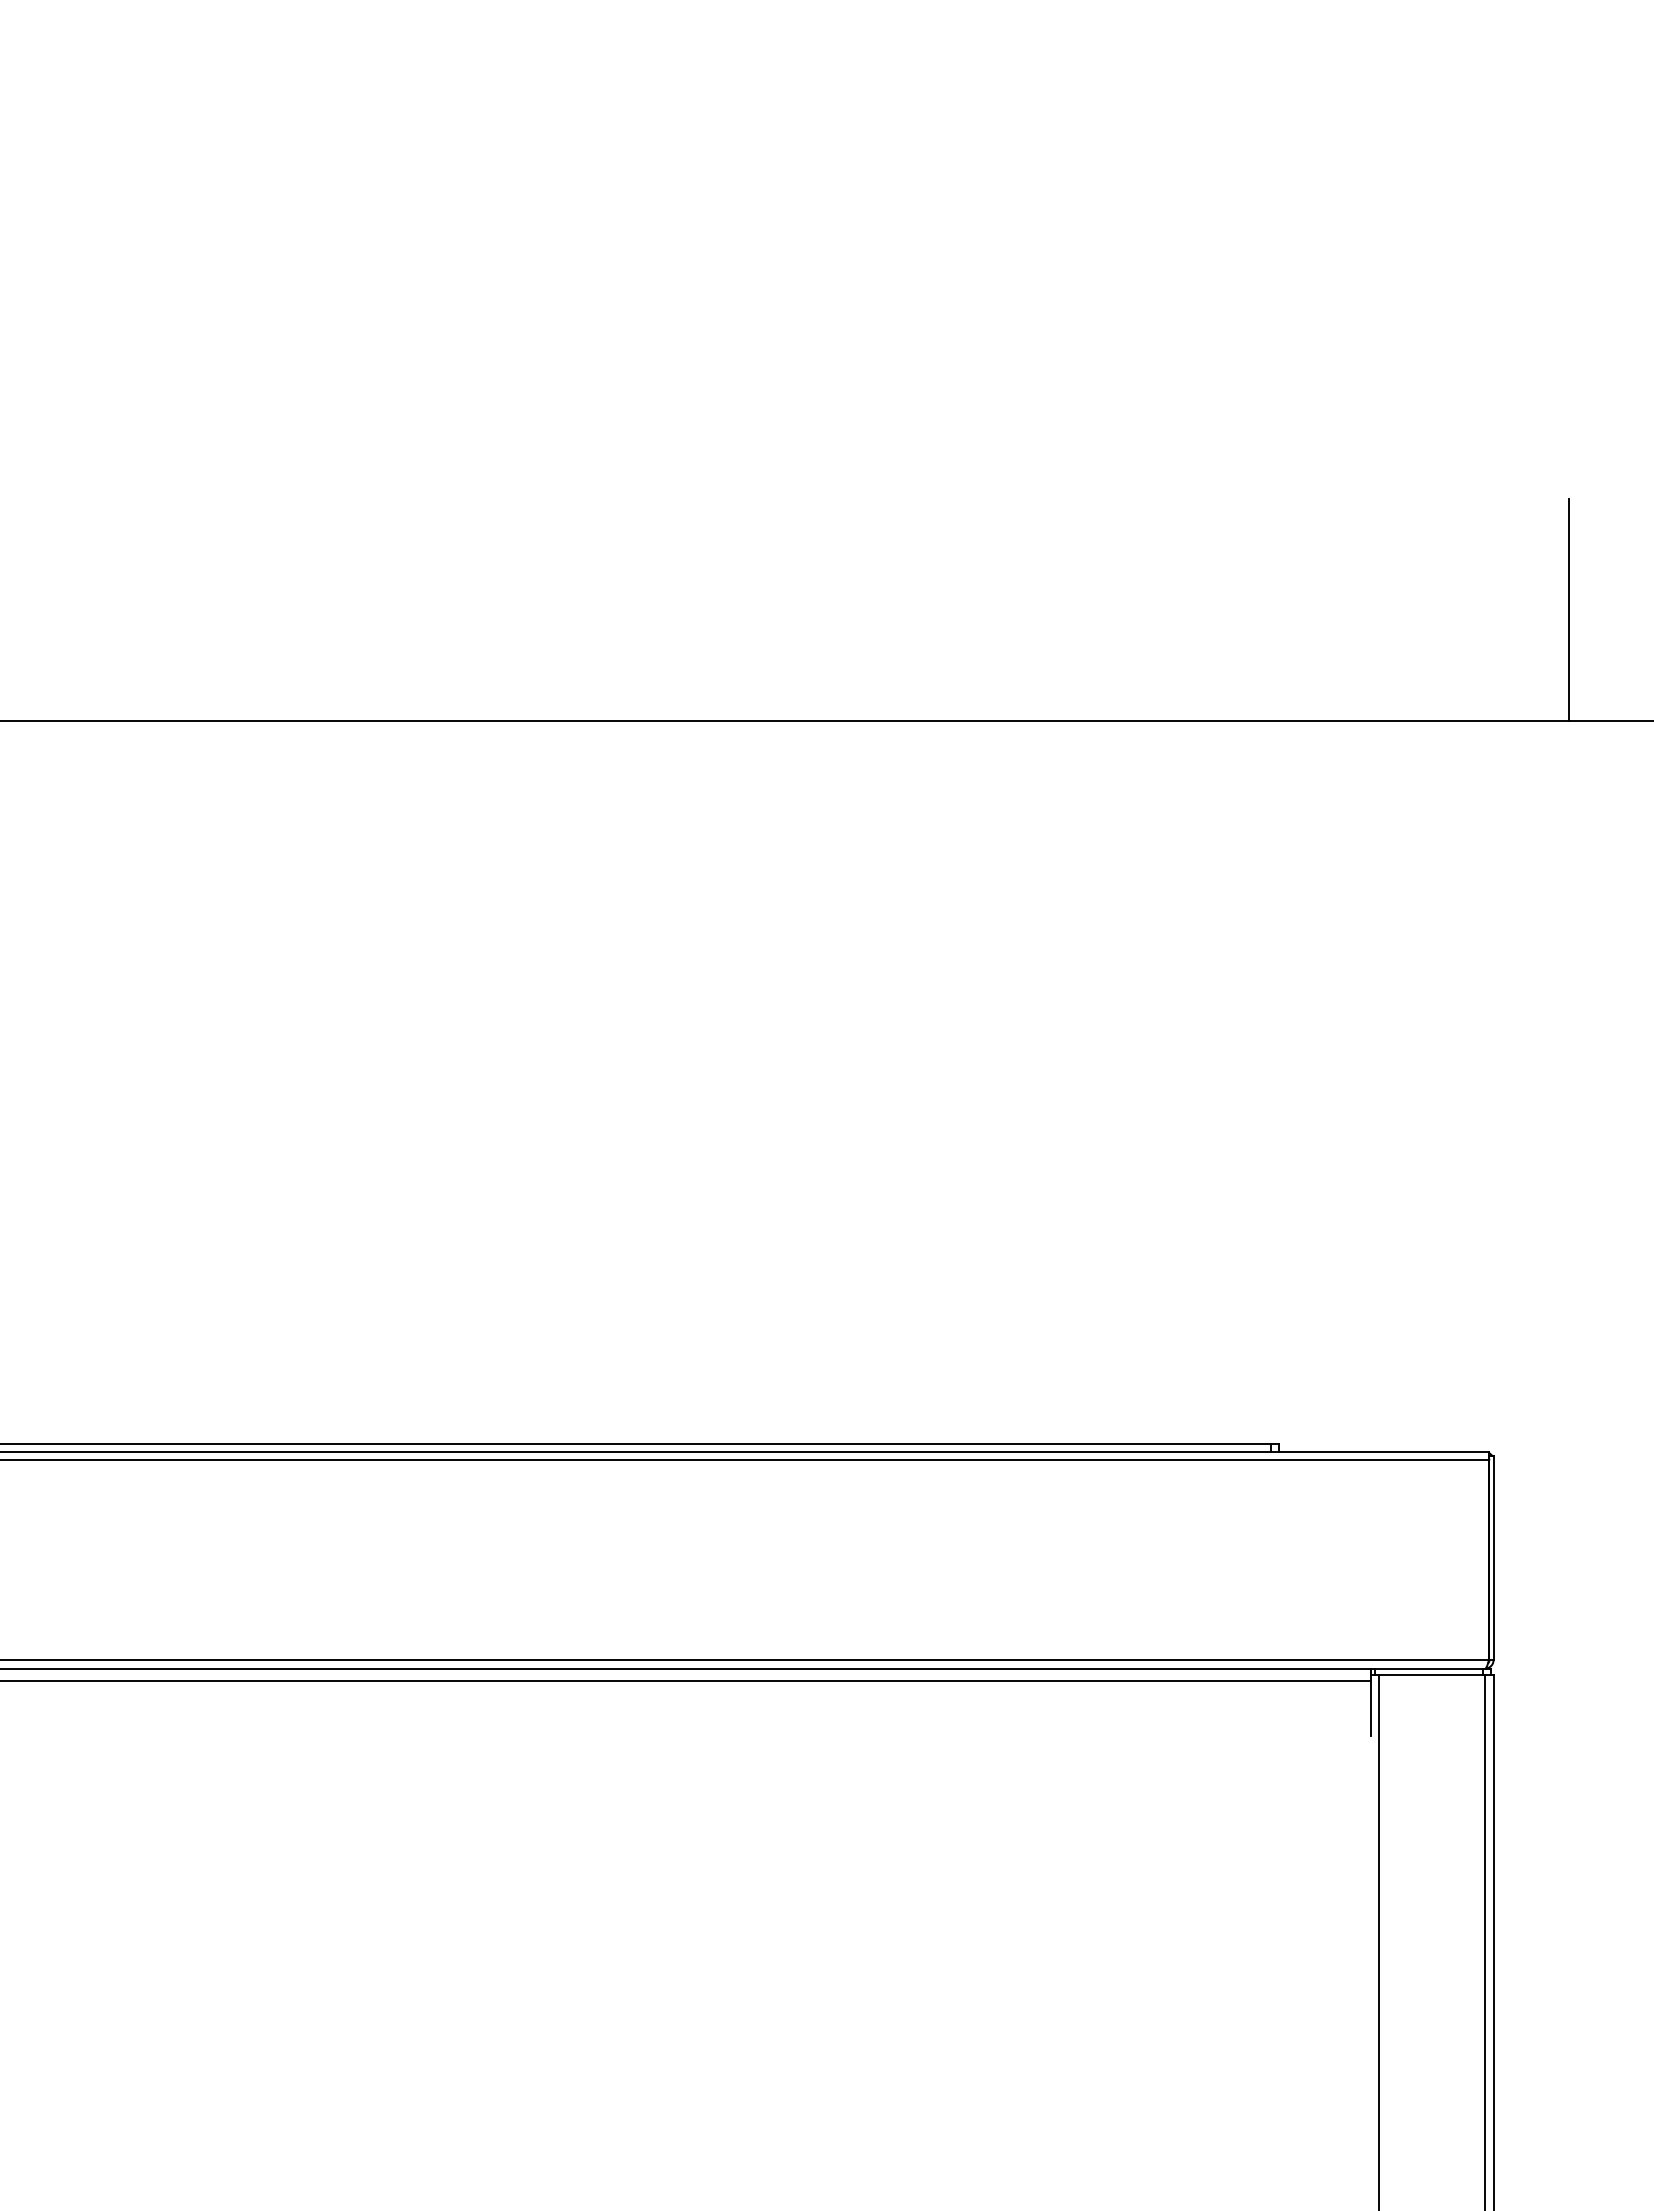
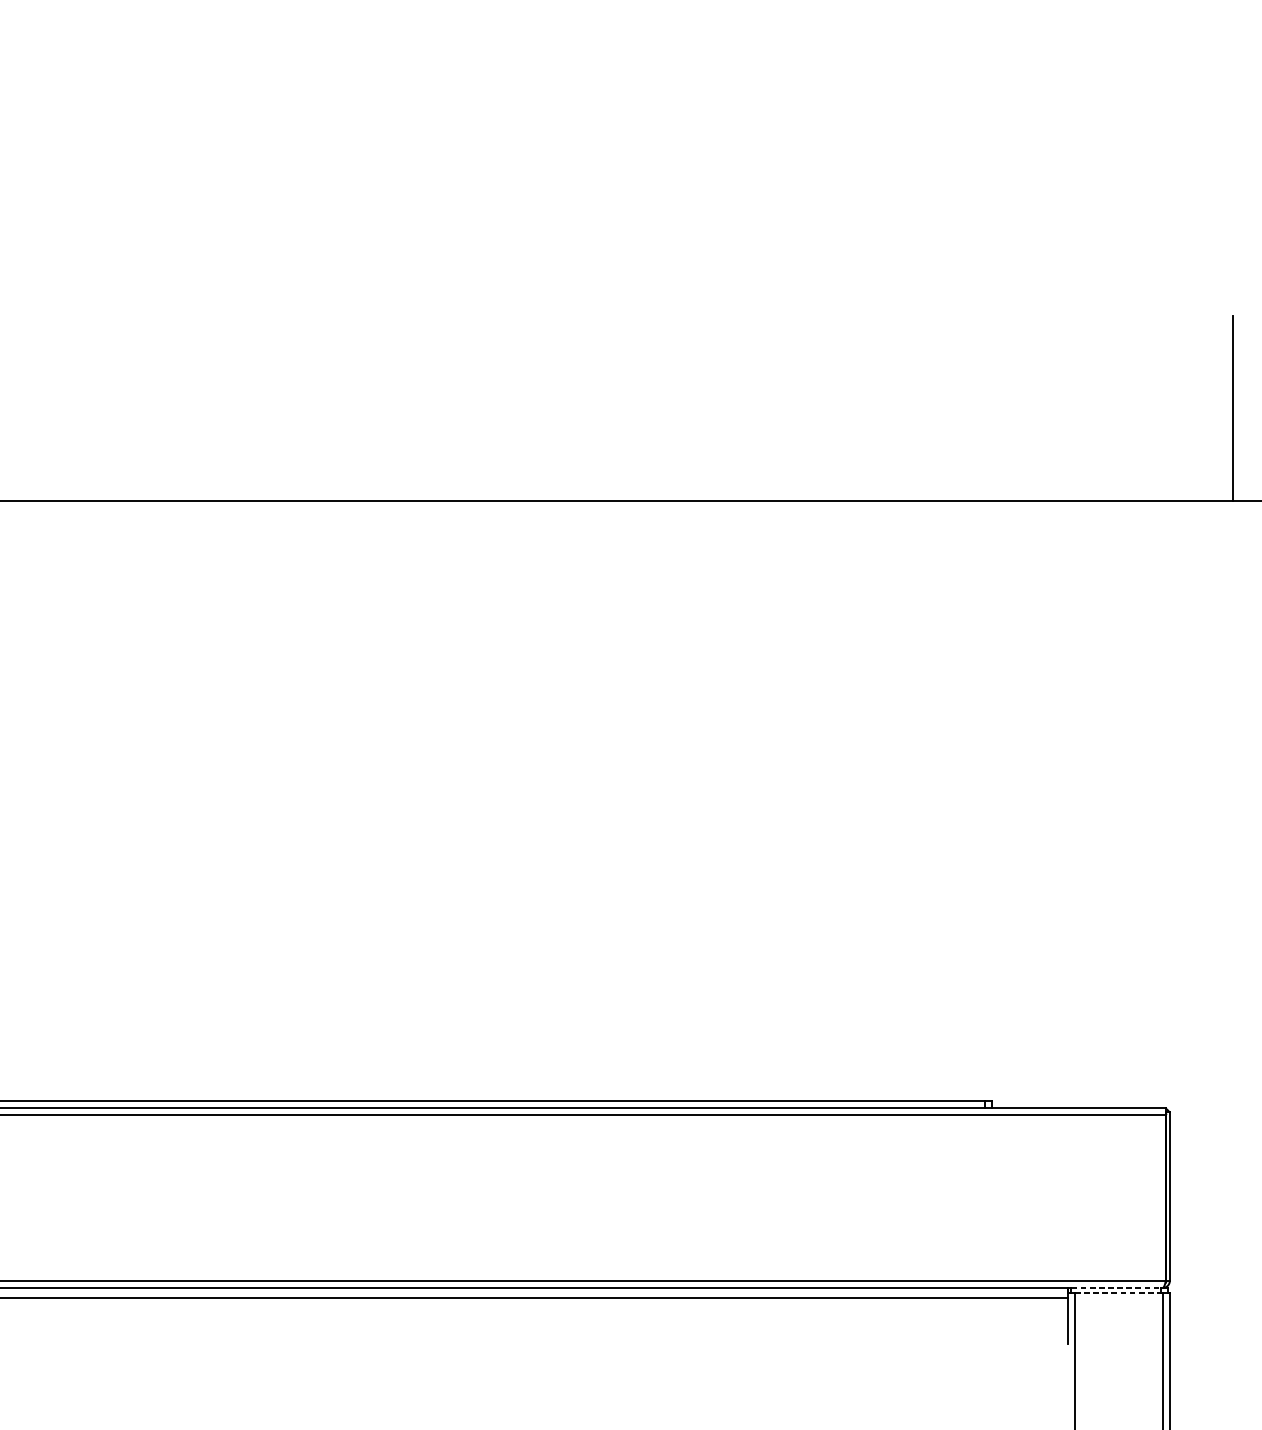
line: (1429, 1668) -> (1116, 1287), solid -> dashed
line: (1432, 1674) -> (1119, 1292), solid -> dashed

